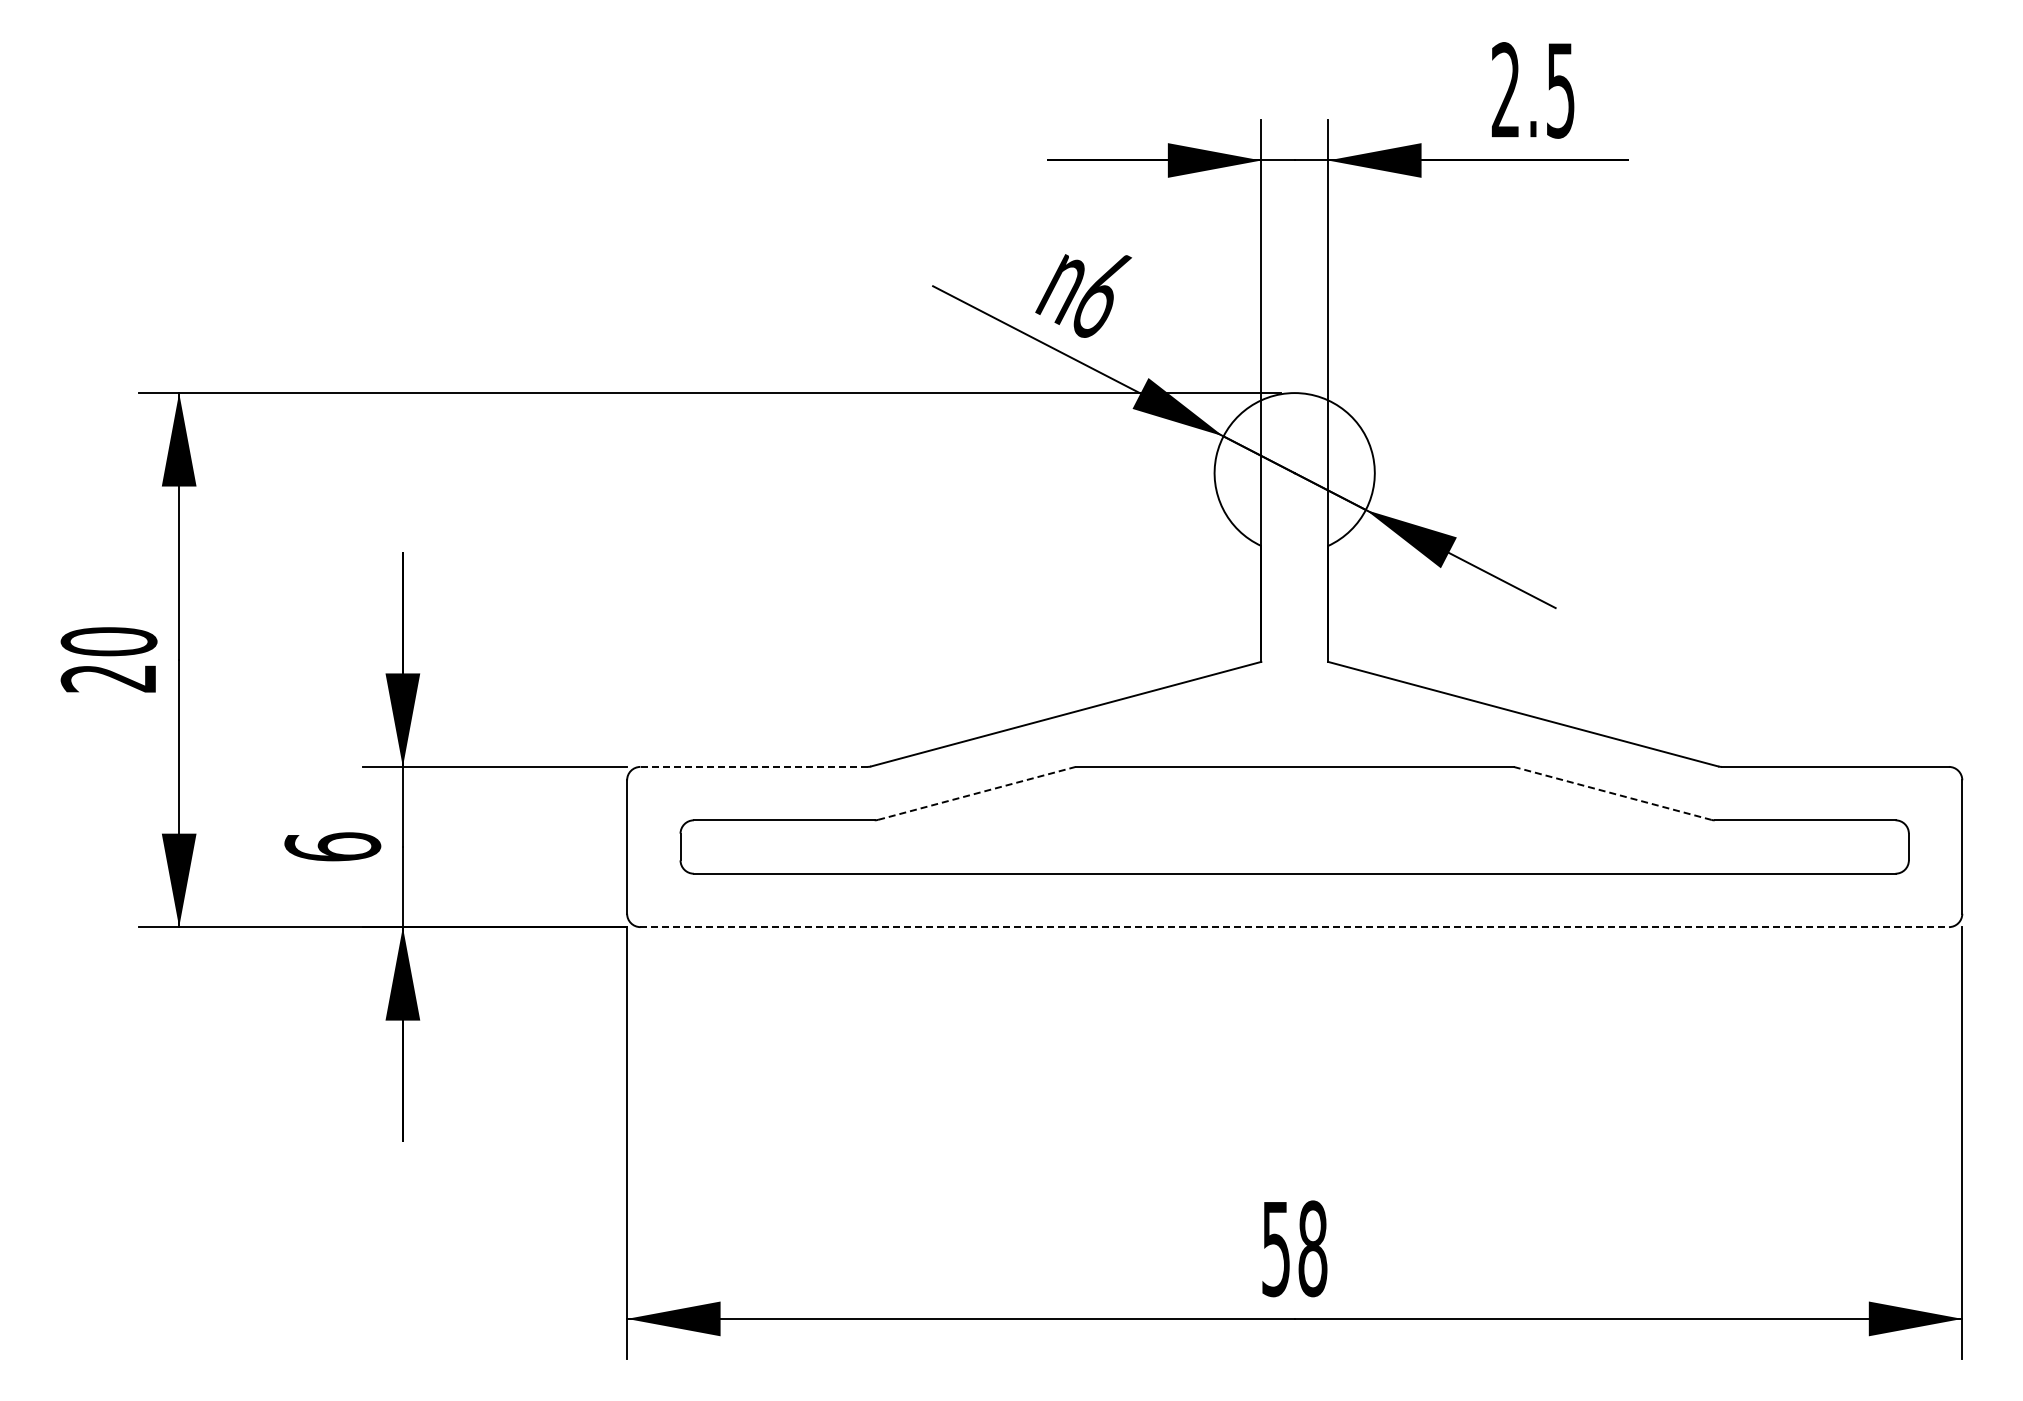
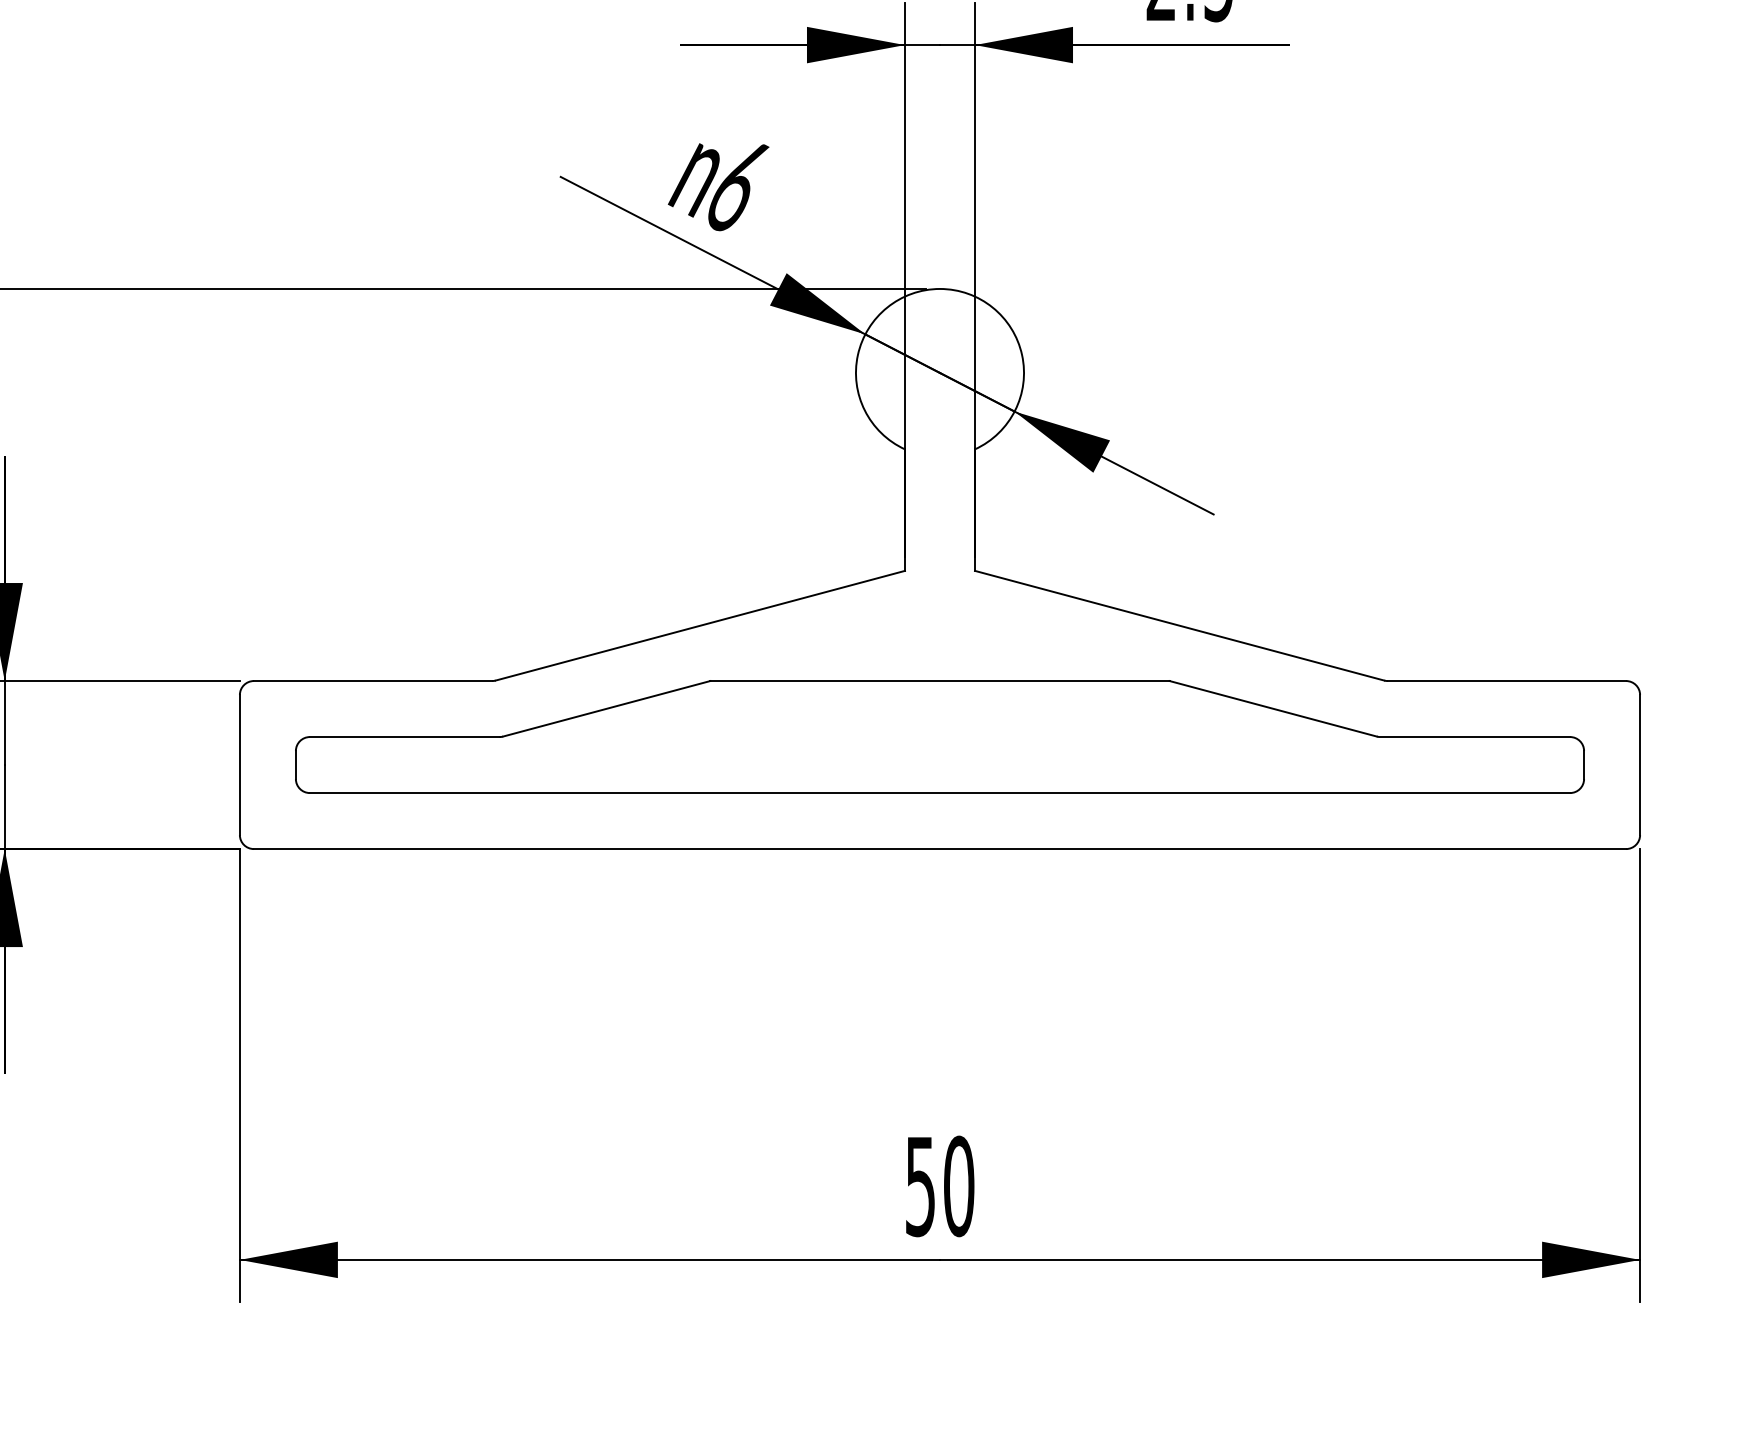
line: (754, 766) -> (373, 680), dashed -> solid
line: (977, 793) -> (607, 708), dashed -> solid
line: (1612, 793) -> (1273, 708), dashed -> solid
line: (1295, 927) -> (940, 849), dashed -> solid
text: (1312, 1248) -> (958, 1186), 58 -> 50

